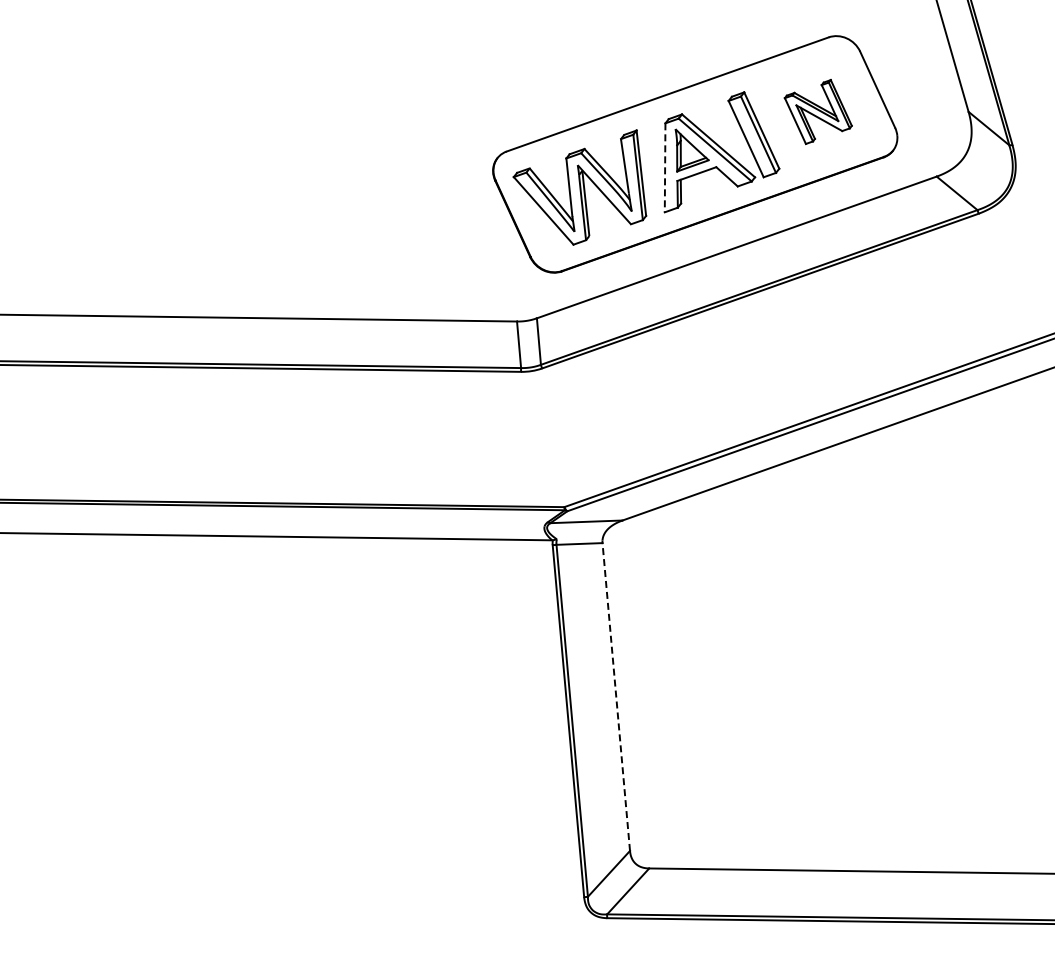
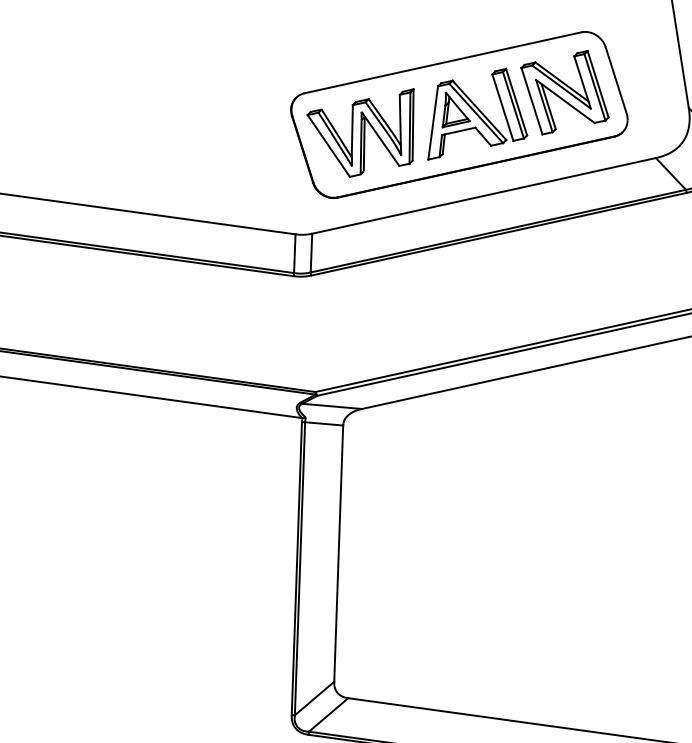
part: (818, 111) -> (565, 92), size x1.67
line: (665, 168) -> (433, 123), dashed -> solid
line: (616, 697) -> (338, 554), dashed -> solid

